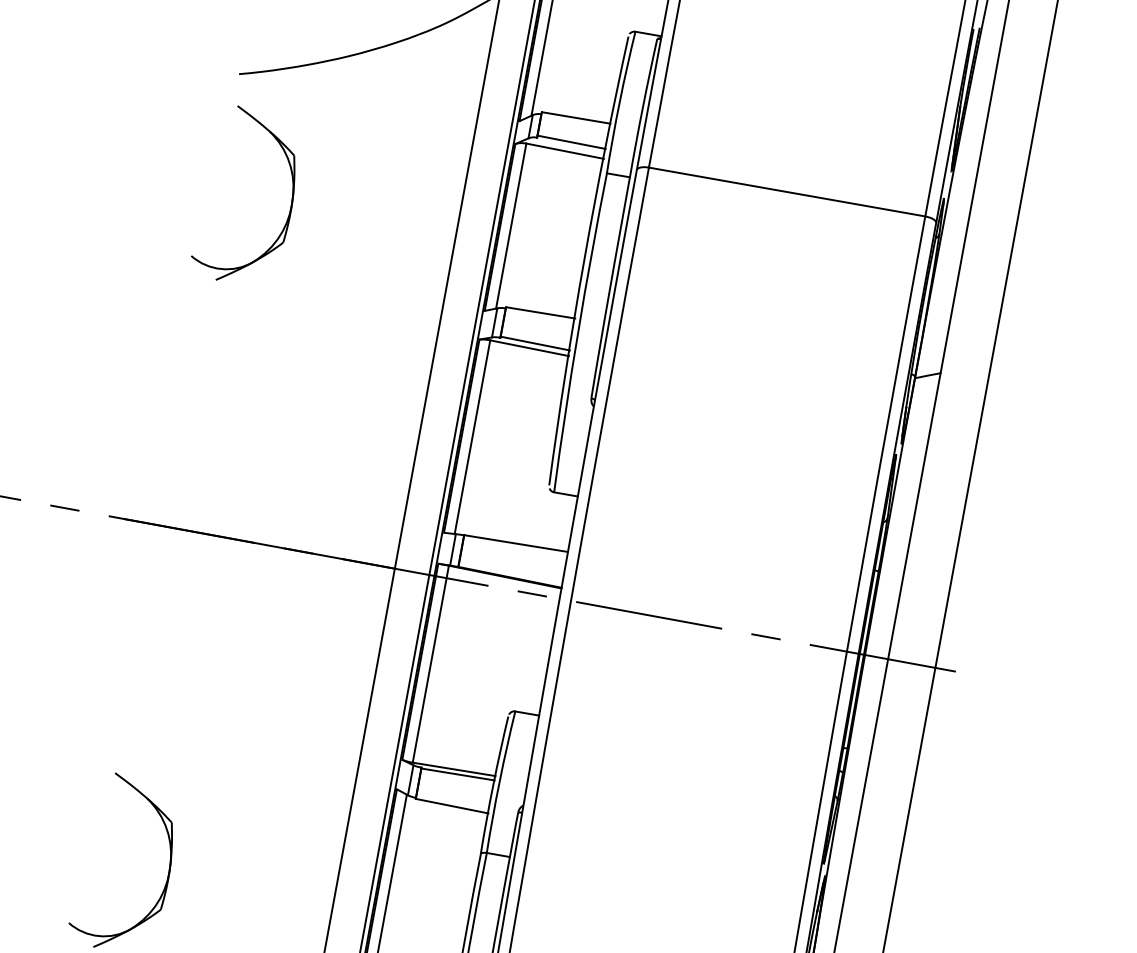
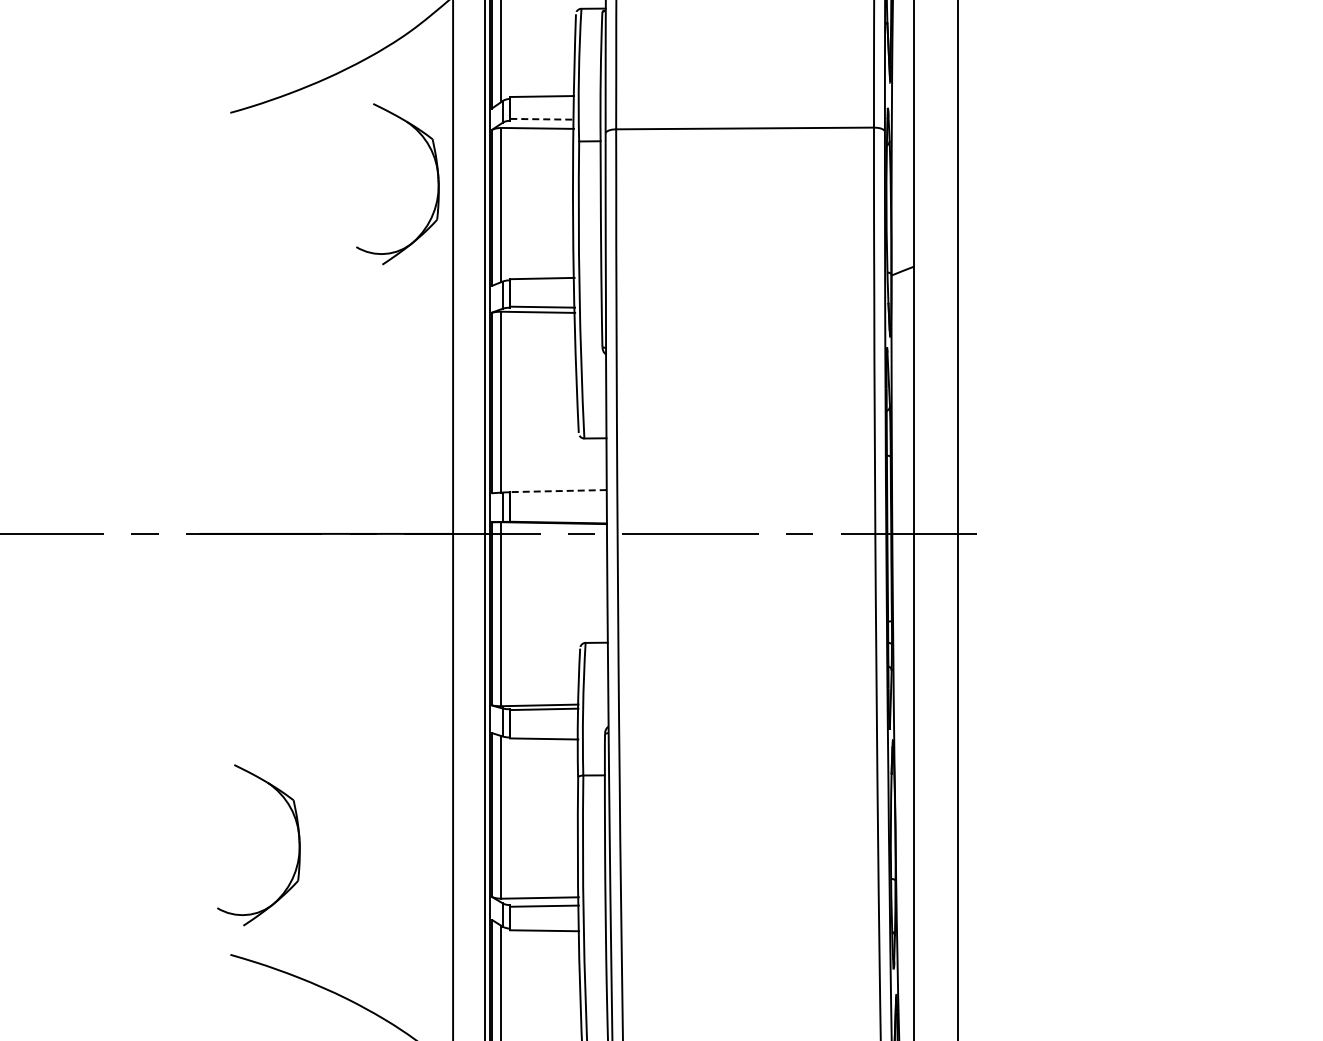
line: (572, 142) -> (542, 119), solid -> dashed
part: (290, 204) -> (437, 184), moved
line: (514, 543) -> (557, 491), solid -> dashed

